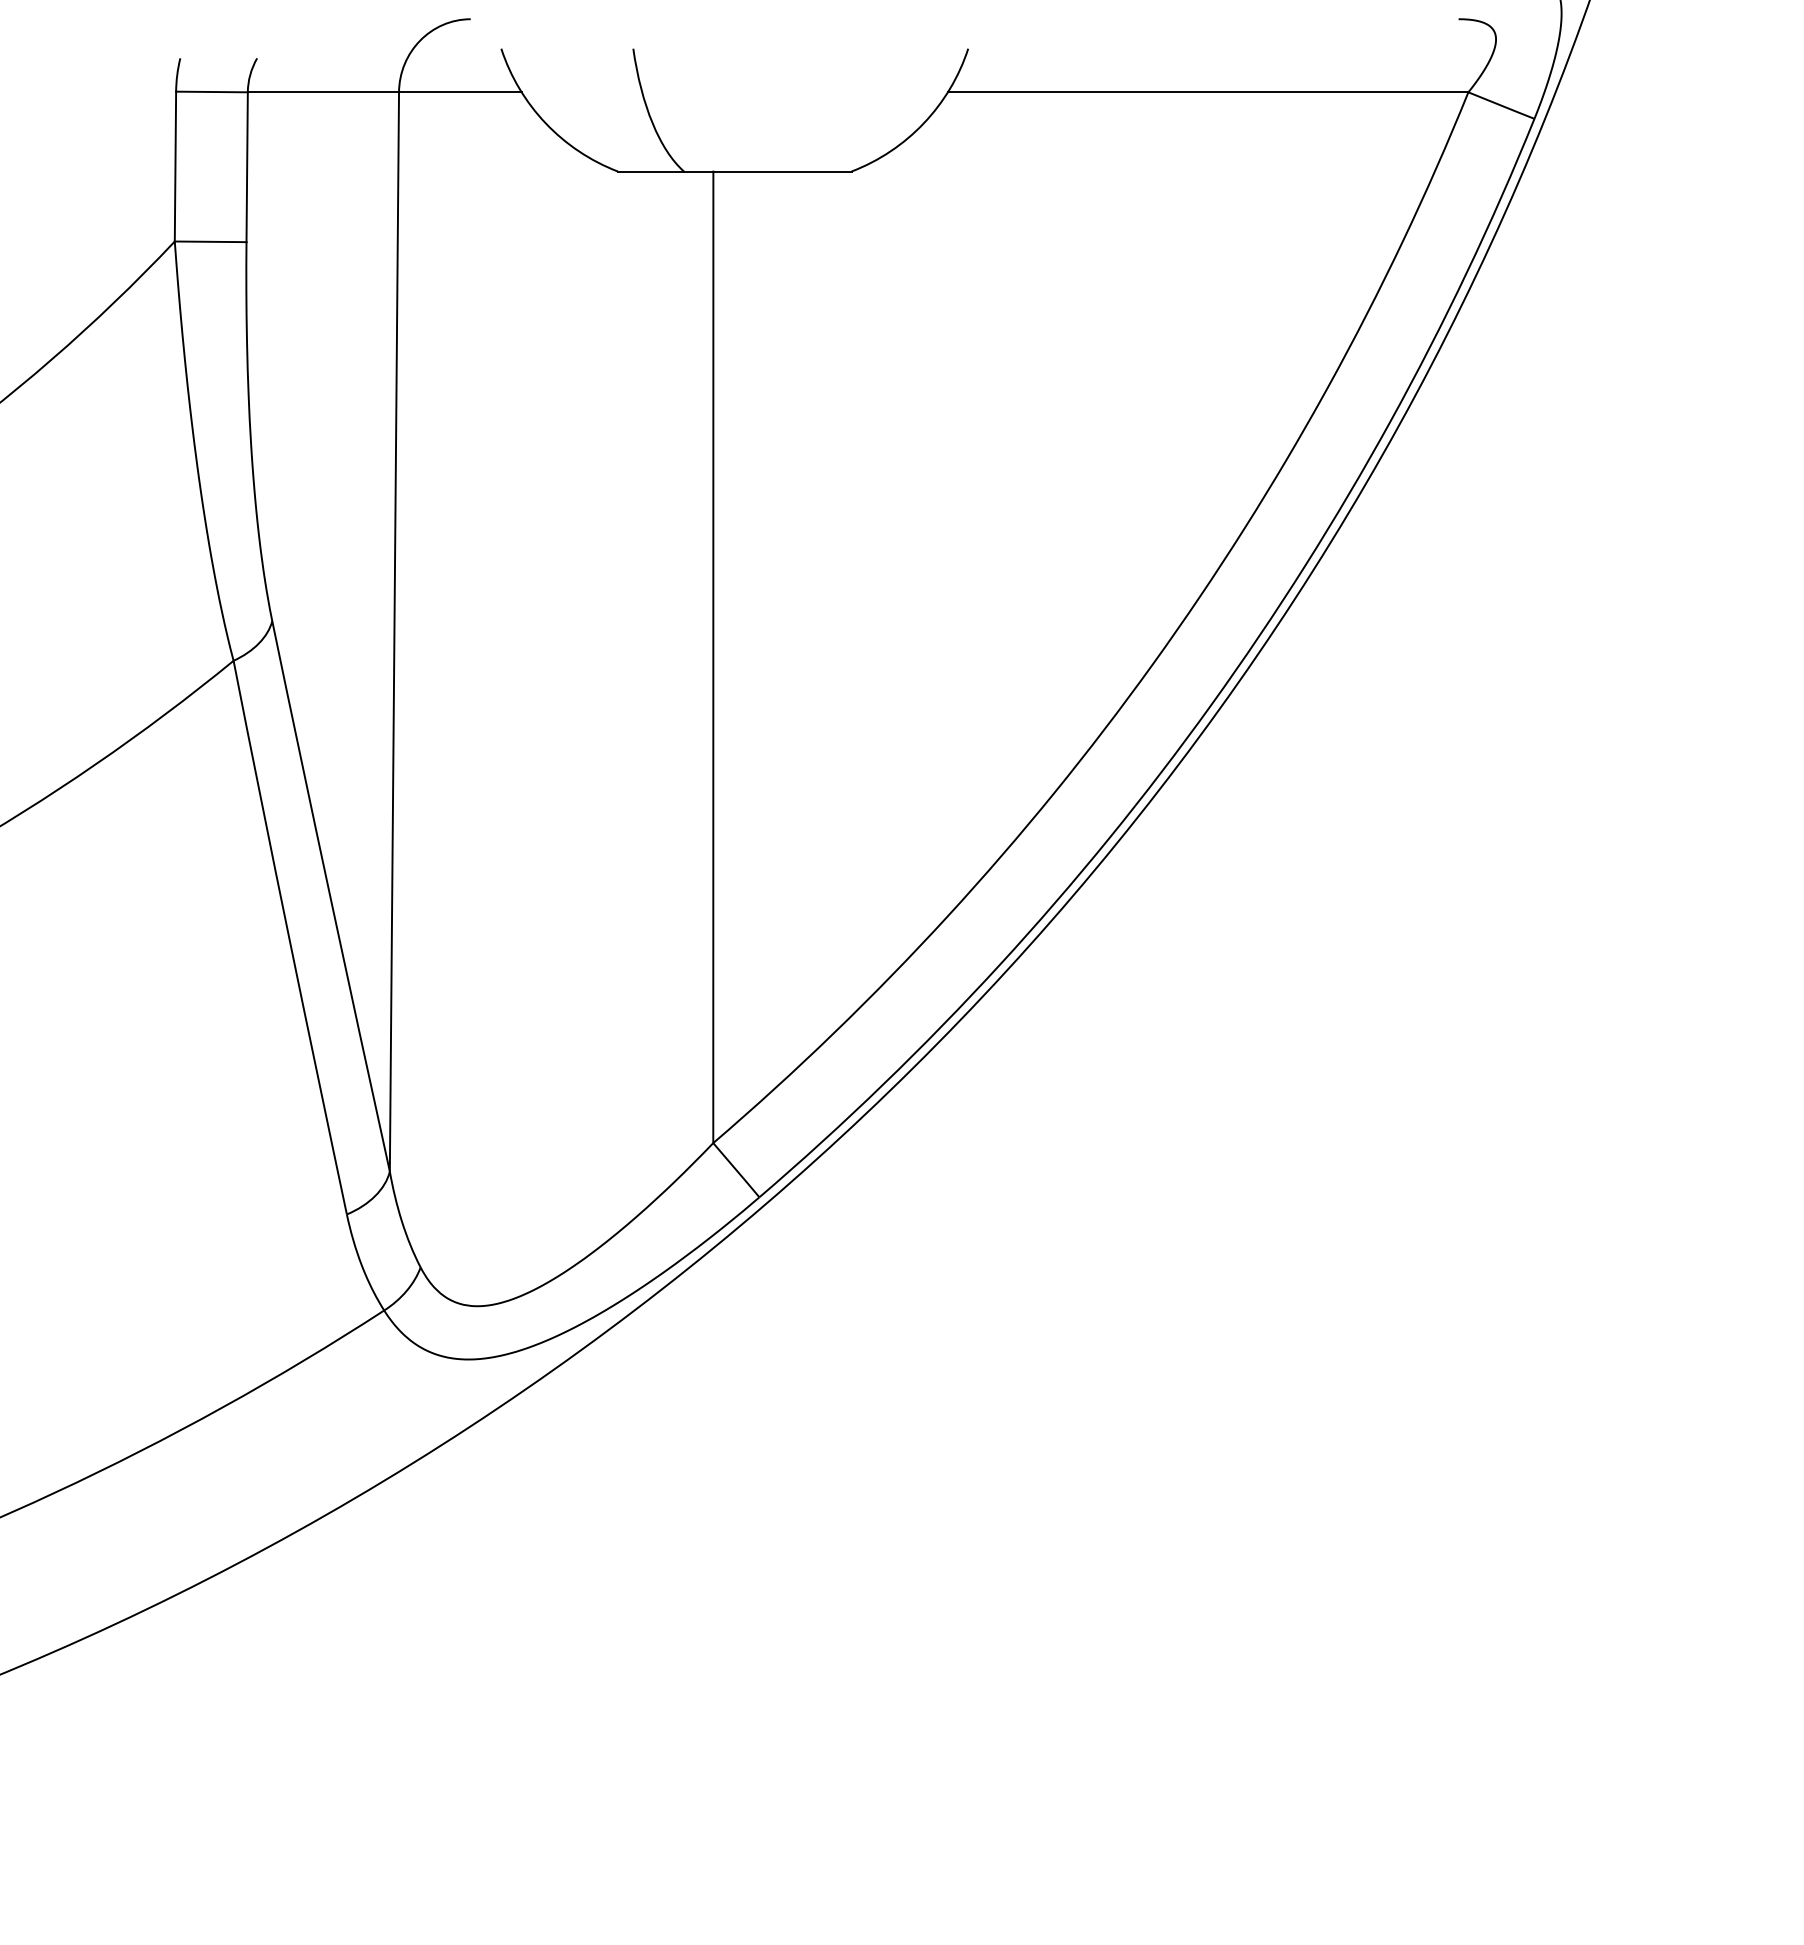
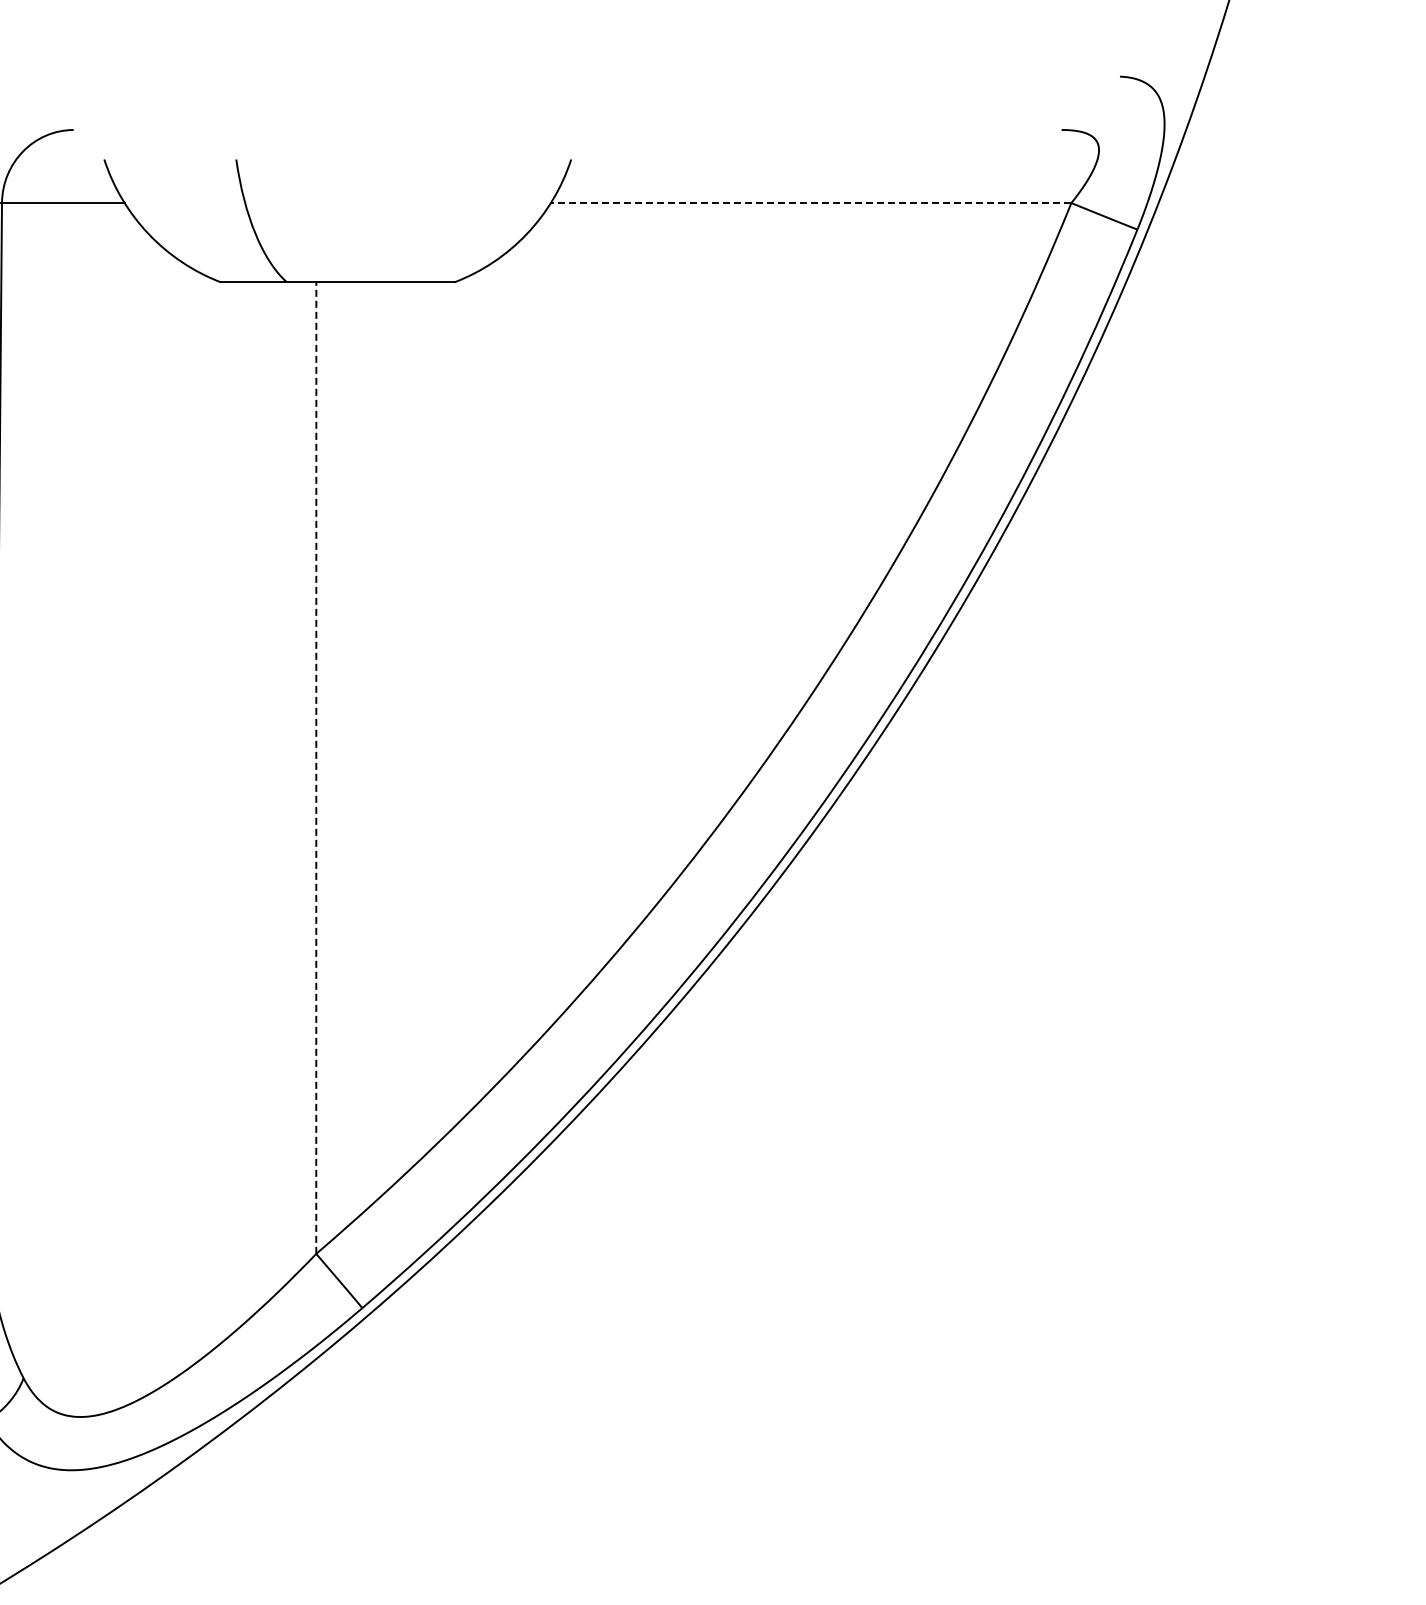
line: (1207, 92) -> (810, 203), solid -> dashed
line: (713, 657) -> (316, 768), solid -> dashed

